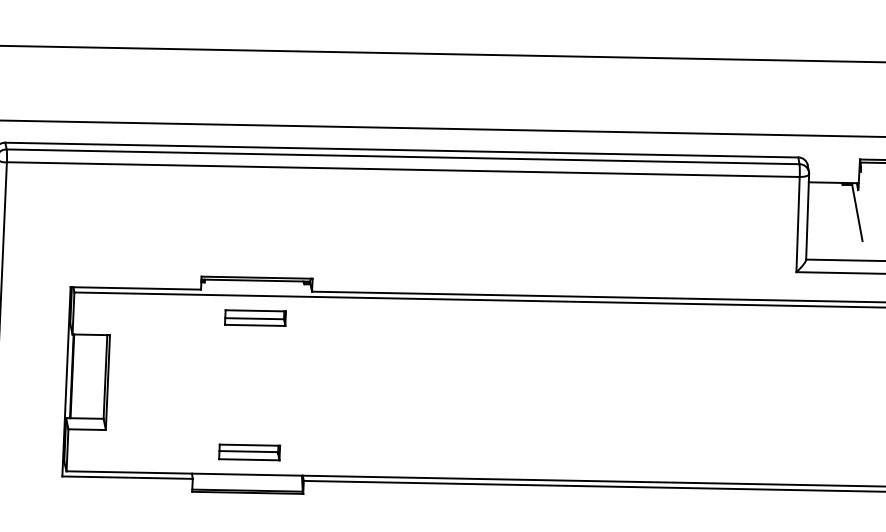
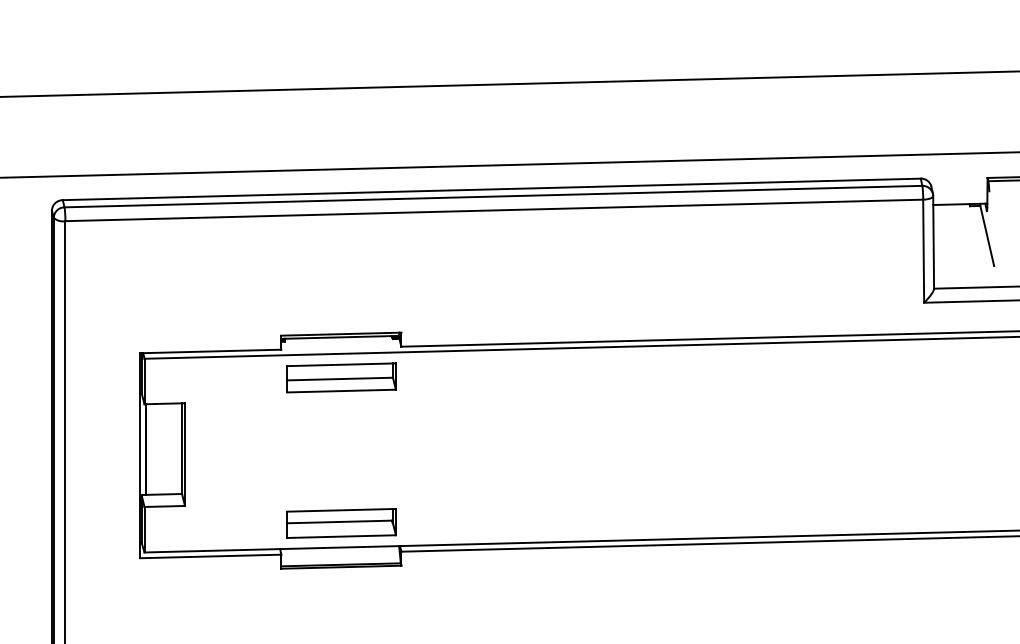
part: (255, 317) -> (341, 377), size x1.67
part: (249, 452) -> (341, 523), size x1.67

